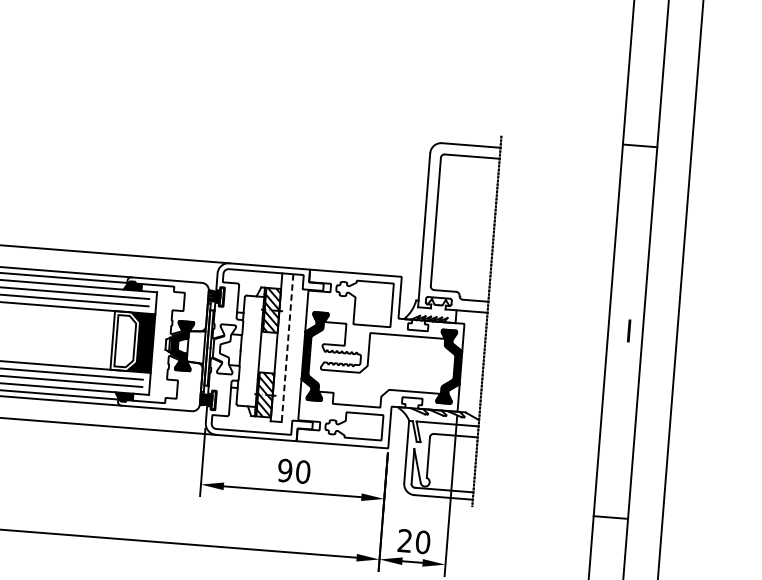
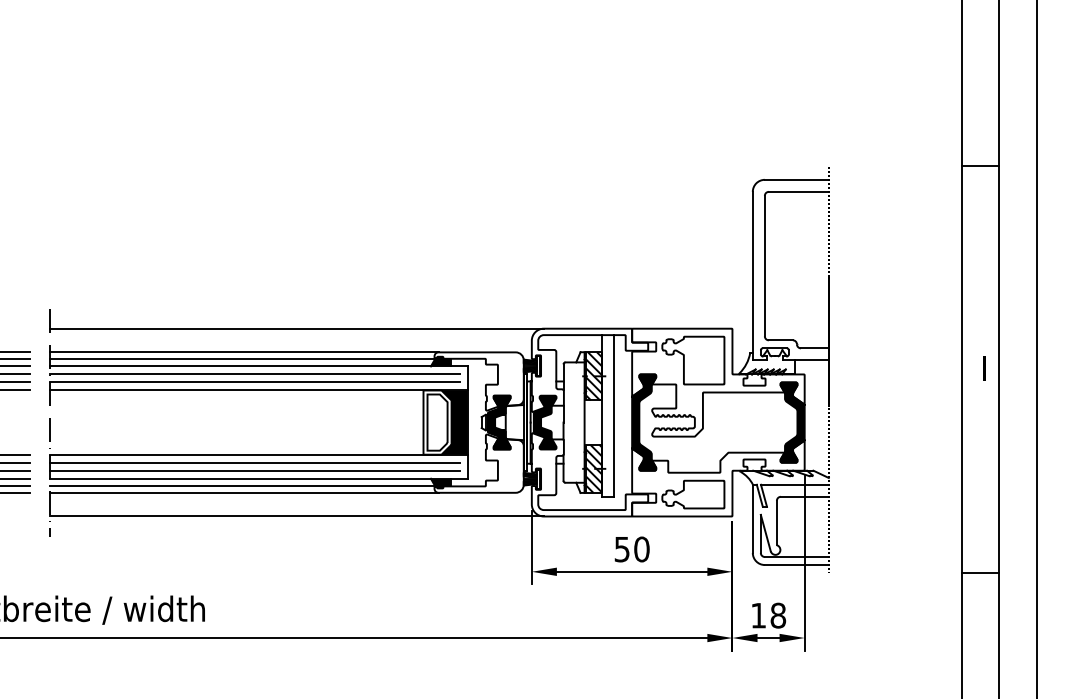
line: (287, 348) -> (614, 416), dashed -> solid
fill: (223, 349) -> (544, 422), added
text: (284, 470) -> (621, 549), 90 -> 50
text: (414, 541) -> (768, 615), 20 -> 18

